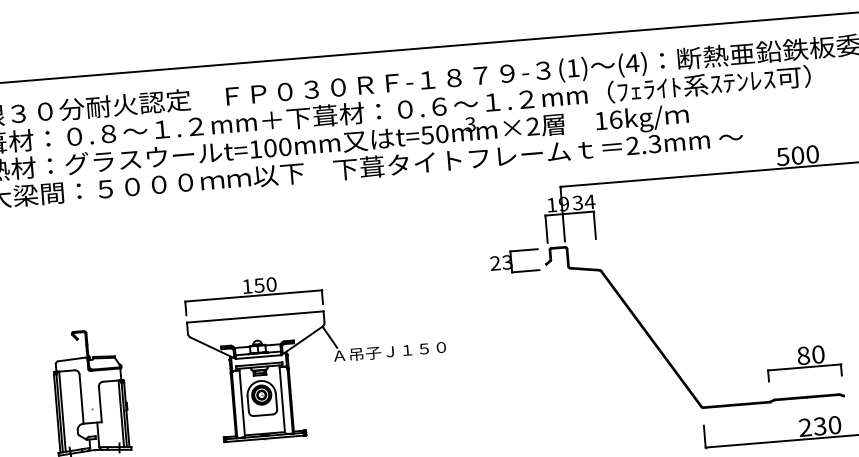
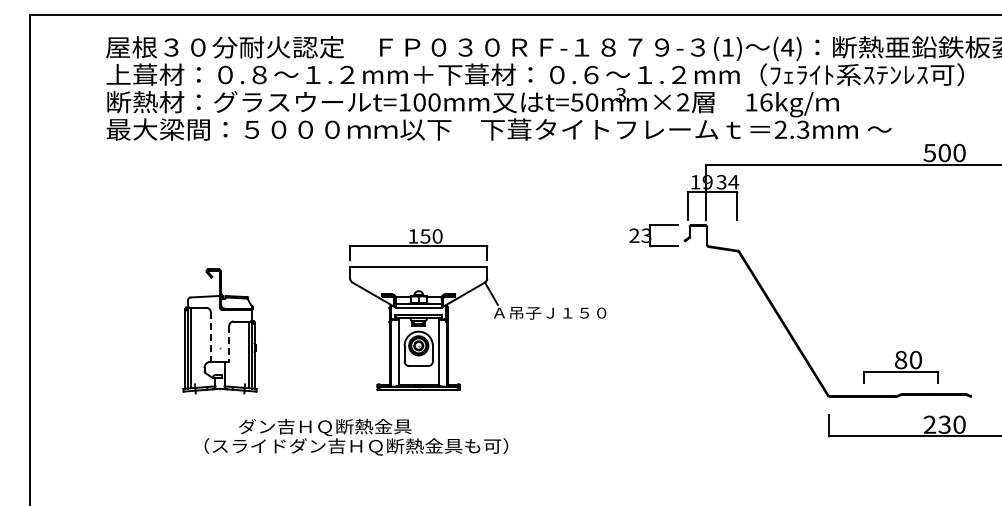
part: (307, 338) -> (468, 293), moved
part: (804, 363) -> (901, 367), moved
line: (81, 399) -> (210, 337), solid -> dashed
line: (100, 404) -> (229, 343), solid -> dashed

